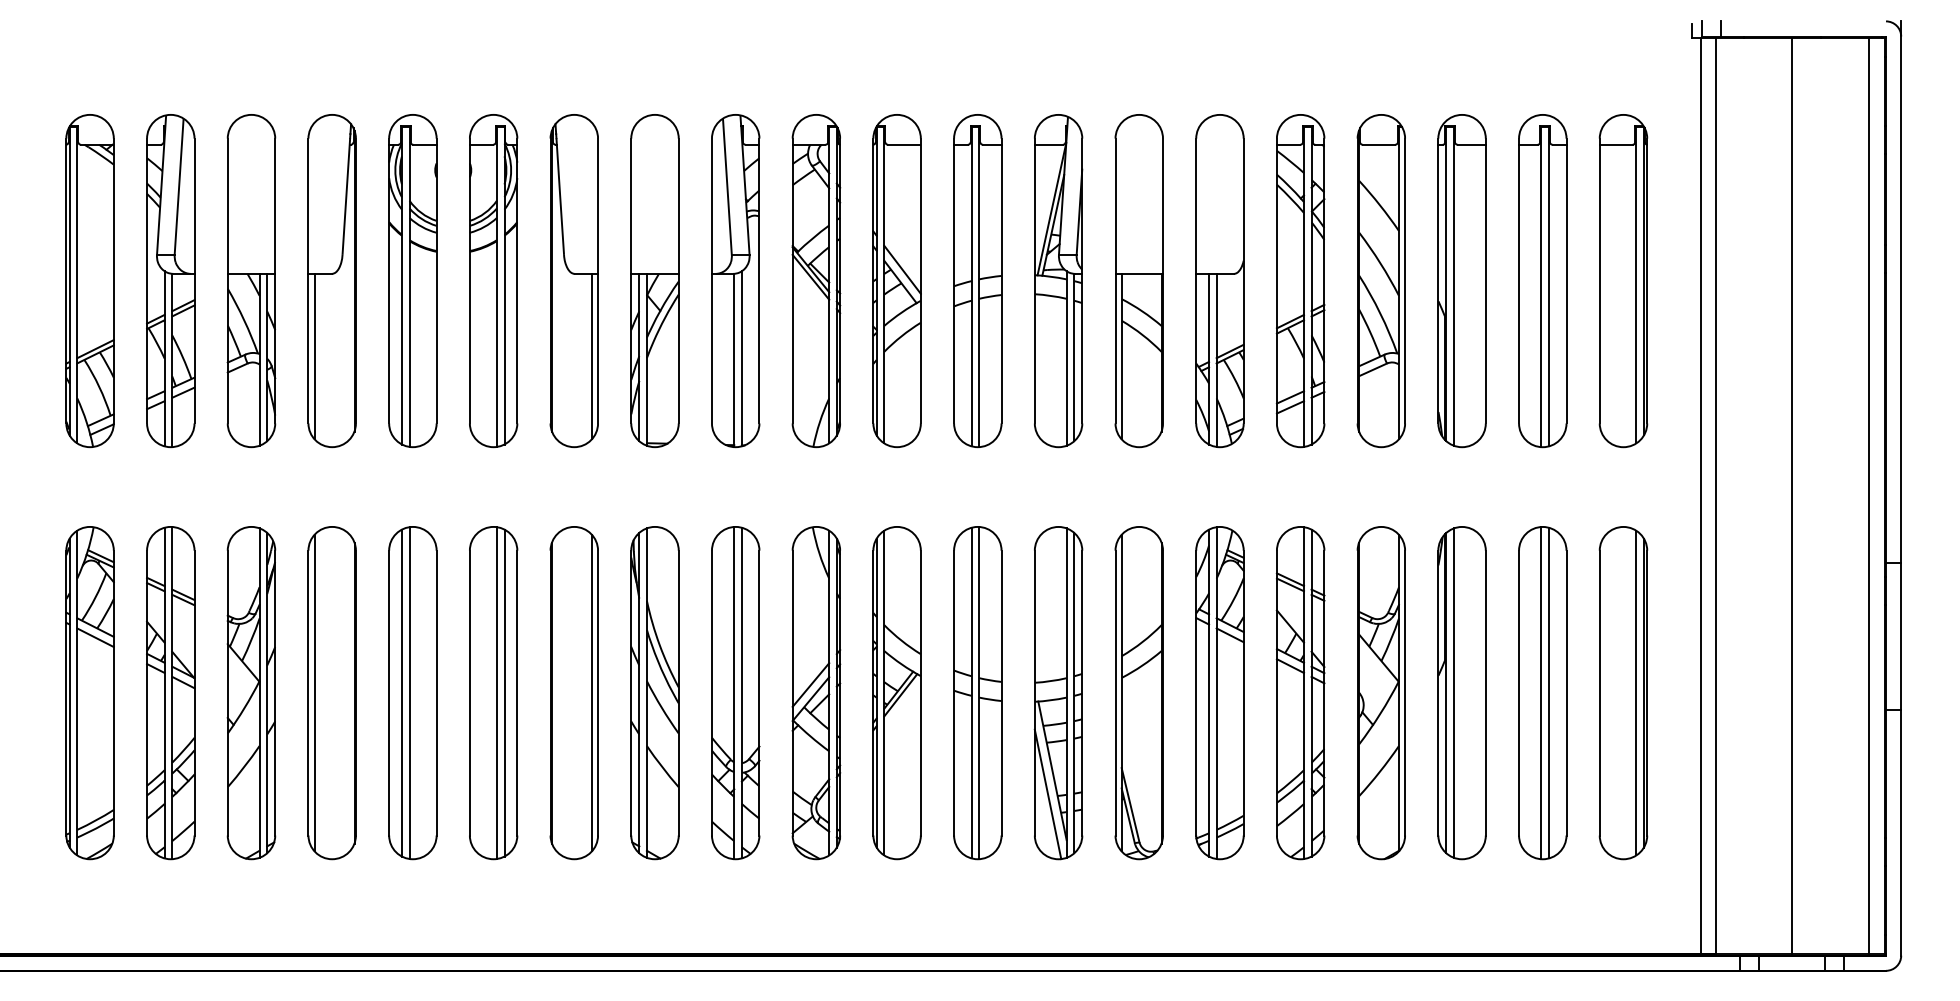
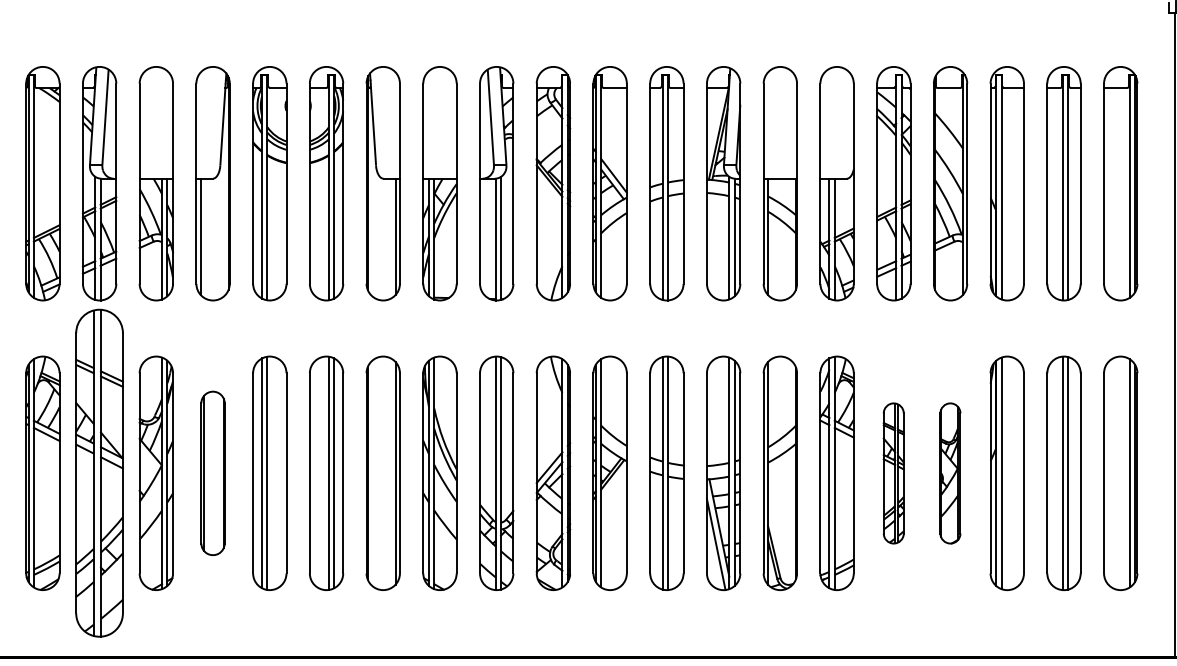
part: (170, 693) -> (99, 473), size x1.4
part: (331, 693) -> (212, 473), size x0.7
part: (1300, 693) -> (893, 473), size x0.6
part: (1380, 693) -> (949, 473), size x0.6

